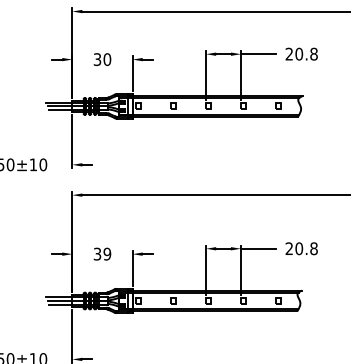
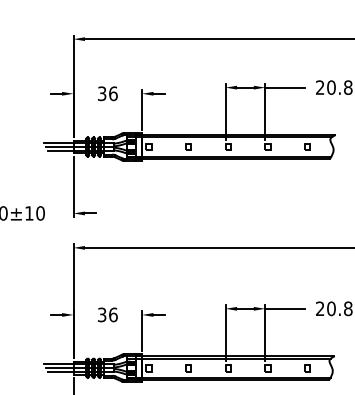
text: (107, 59) -> (113, 93), 30 -> 36
text: (107, 253) -> (113, 314), 39 -> 36

